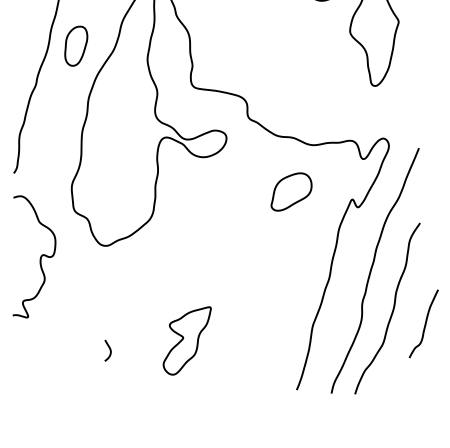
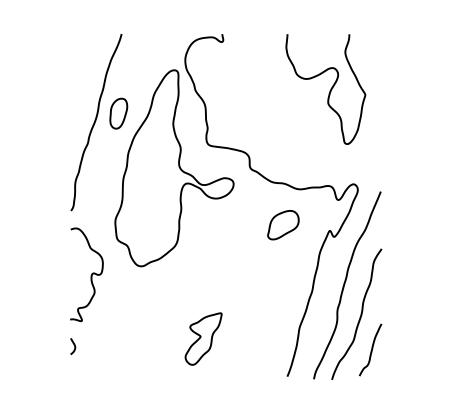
curve: (425, 323) -> (371, 349), moved
curve: (108, 349) -> (73, 345), moved

